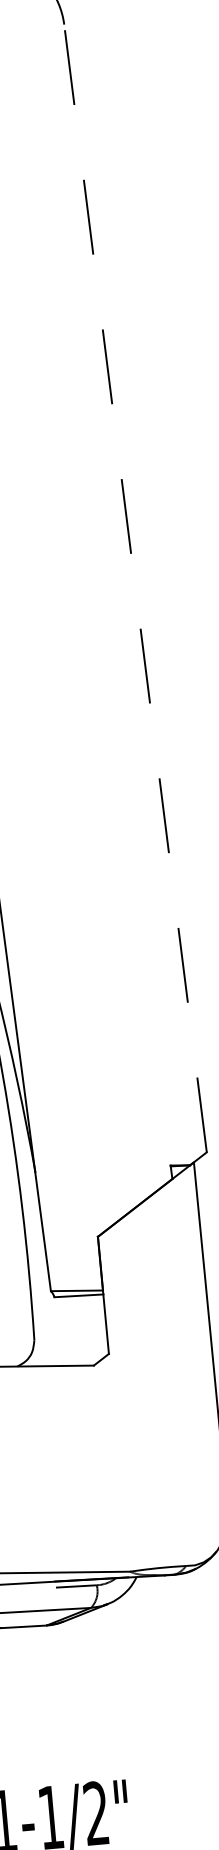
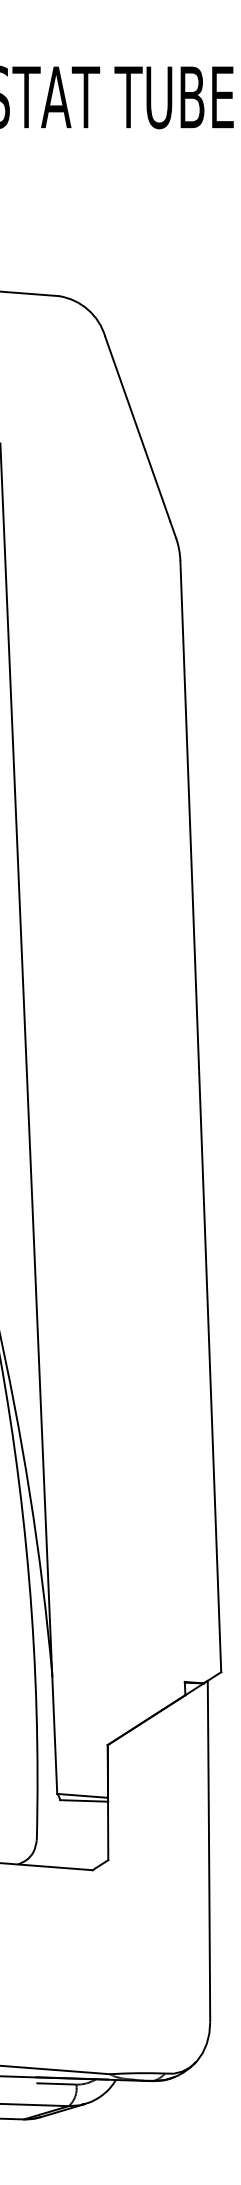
line: (135, 587) -> (200, 1115), dashed -> solid

